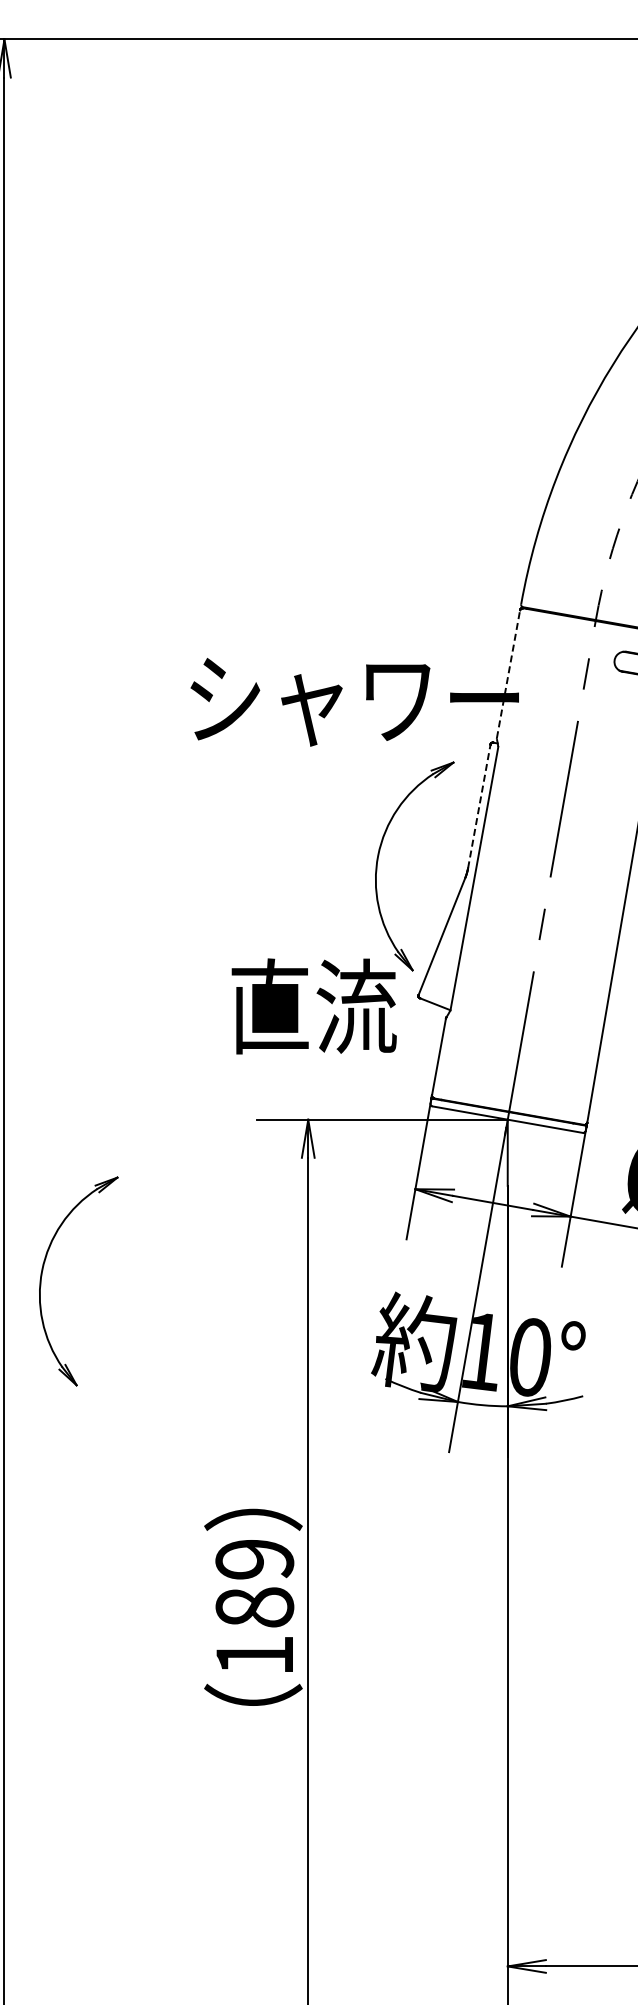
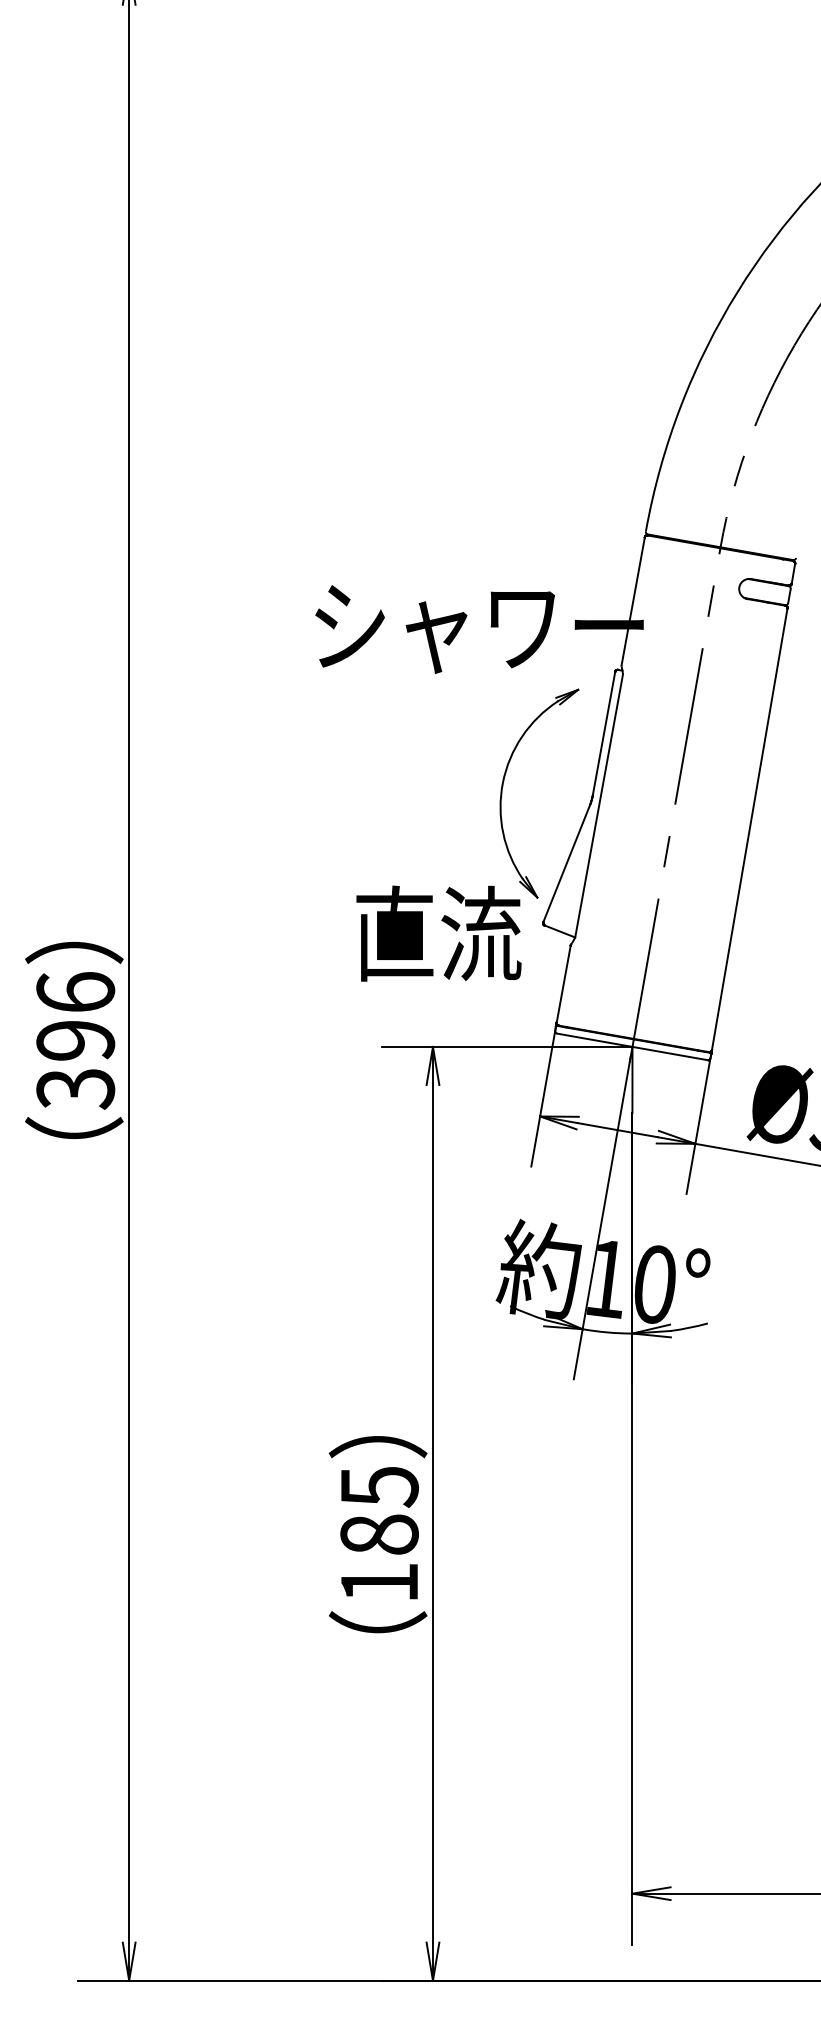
line: (508, 674) -> (633, 601), dashed -> solid
line: (479, 806) -> (604, 733), dashed -> solid
part: (42, 1274) -> (167, 1201), removed
text: (254, 1560) -> (379, 1487), 189 -> 185

